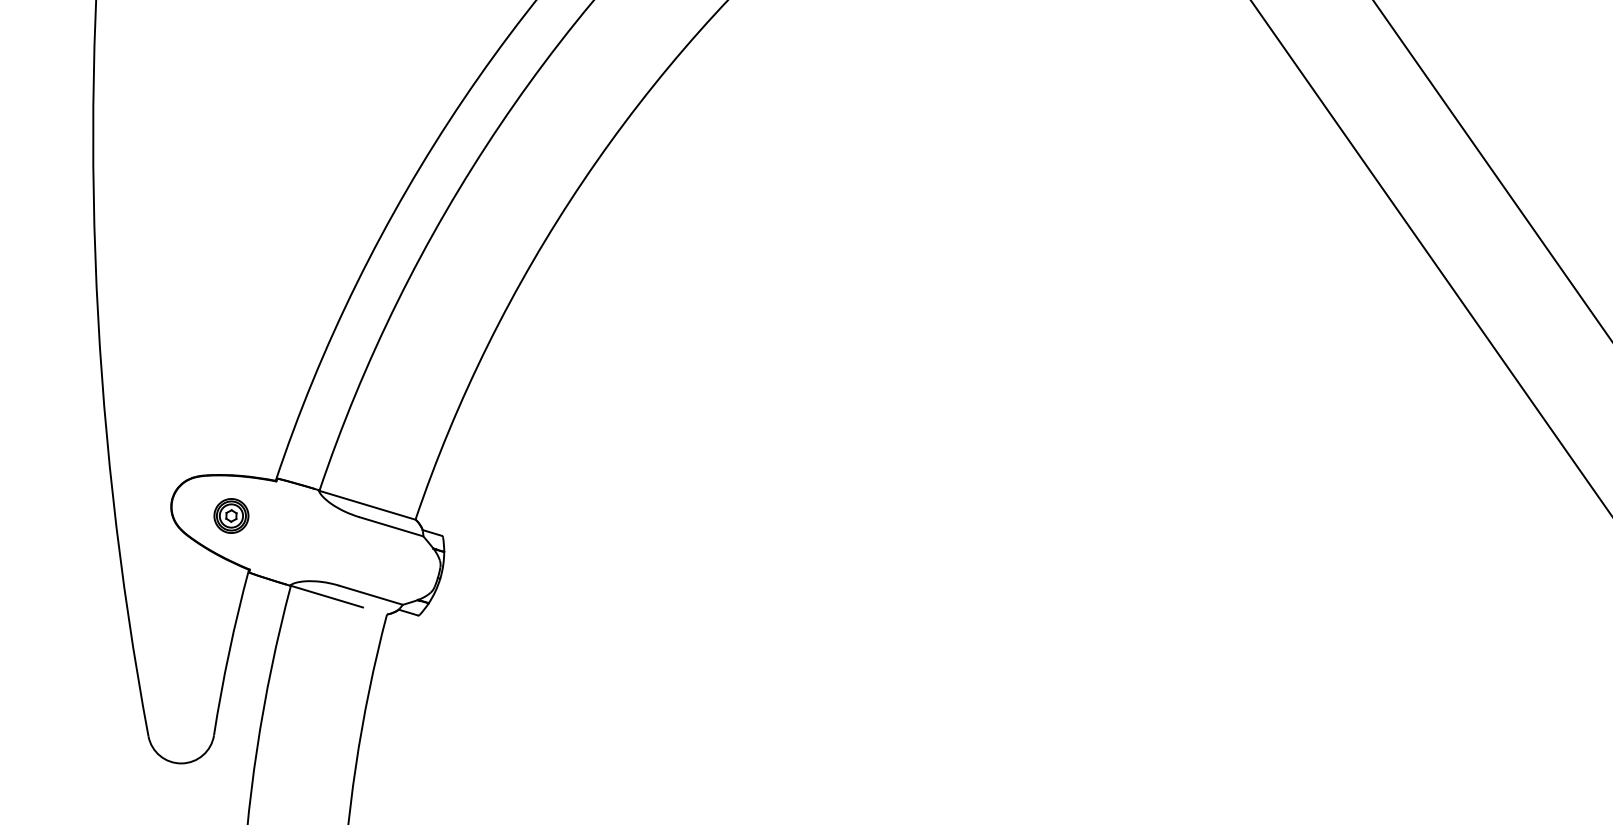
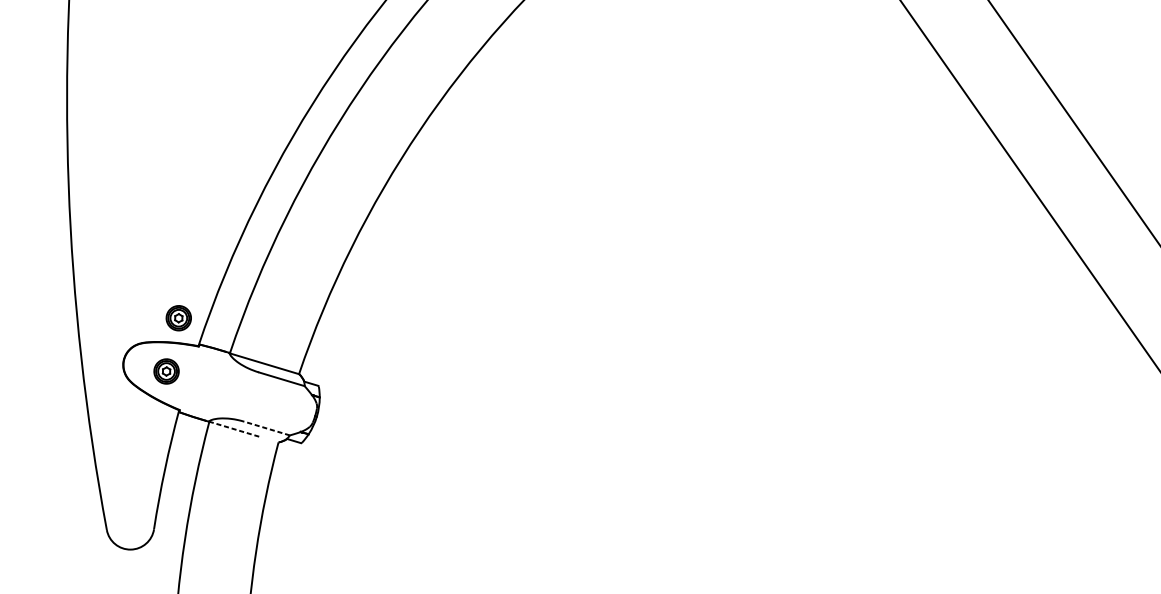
part: (248, 441) -> (178, 317), added
line: (370, 595) -> (266, 428), solid -> dashed
line: (327, 596) -> (235, 429), solid -> dashed

